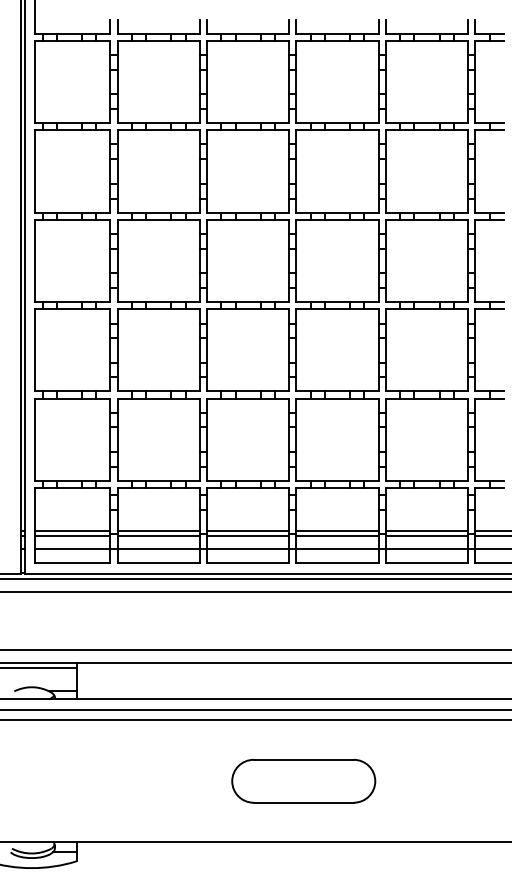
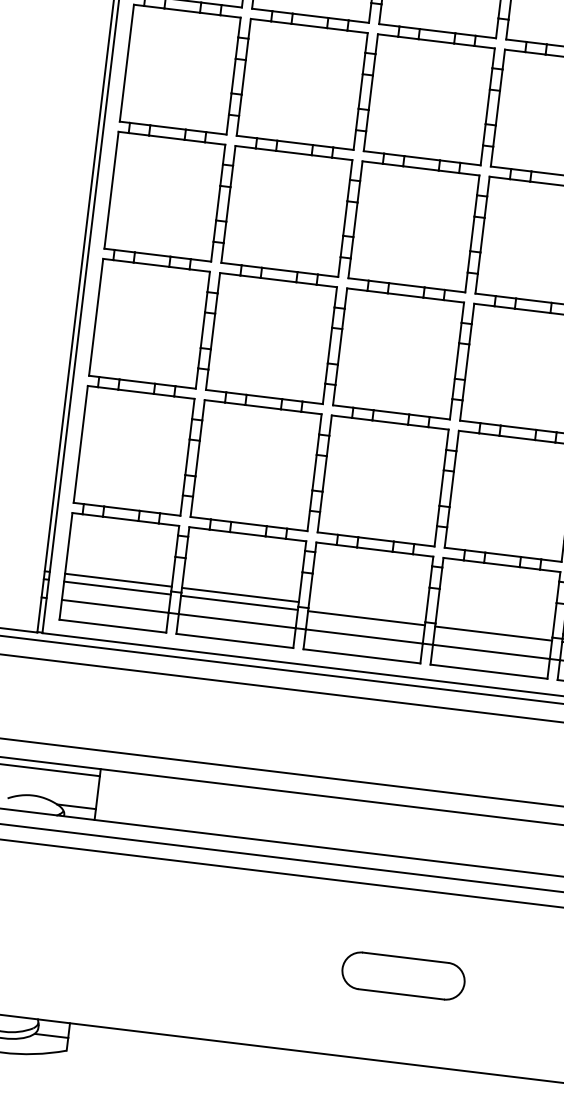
line: (248, 530) -> (368, 610), removed
line: (337, 530) -> (494, 625), removed
part: (303, 781) -> (403, 976), size x0.6

